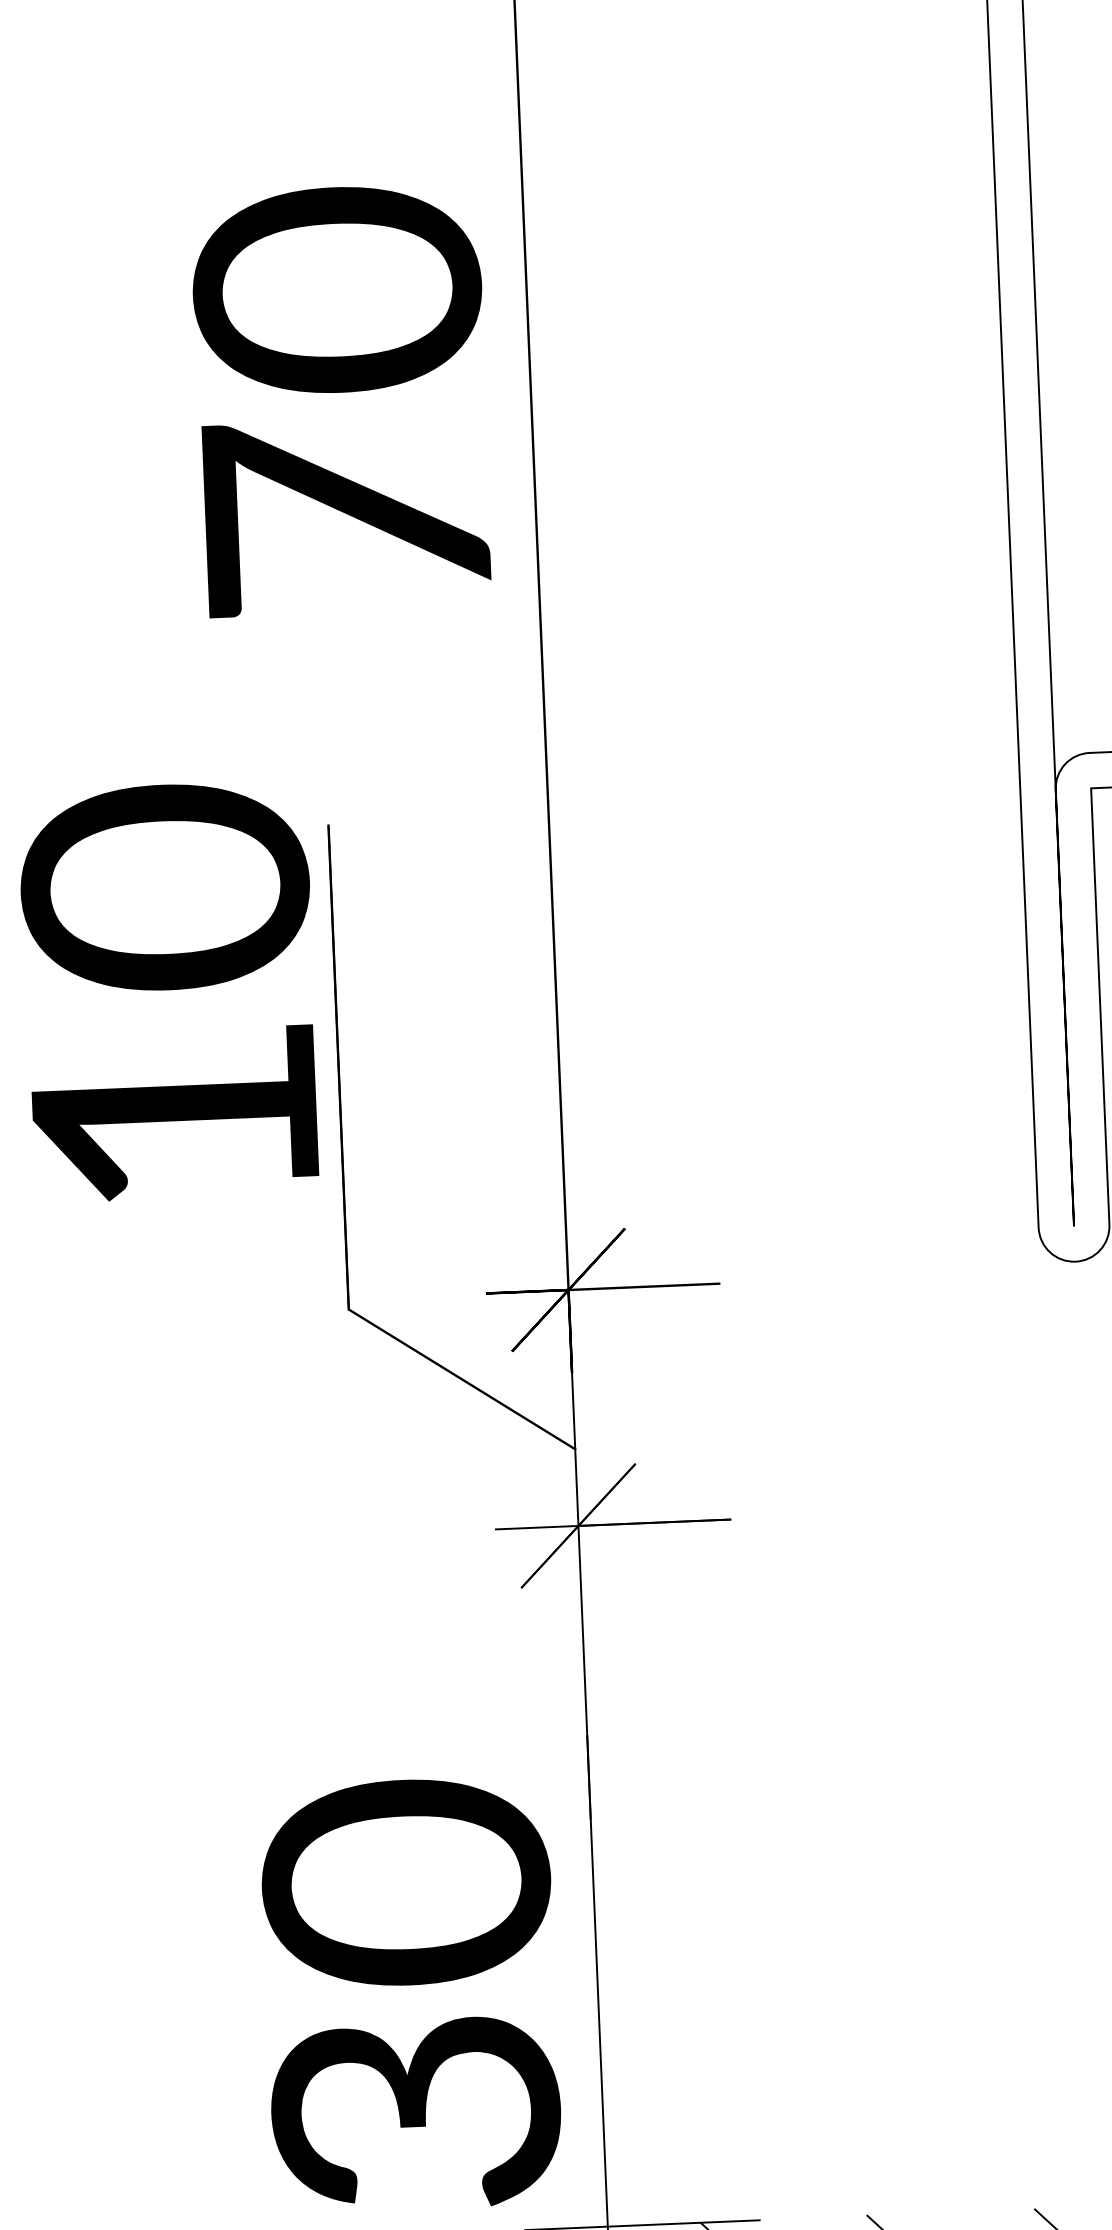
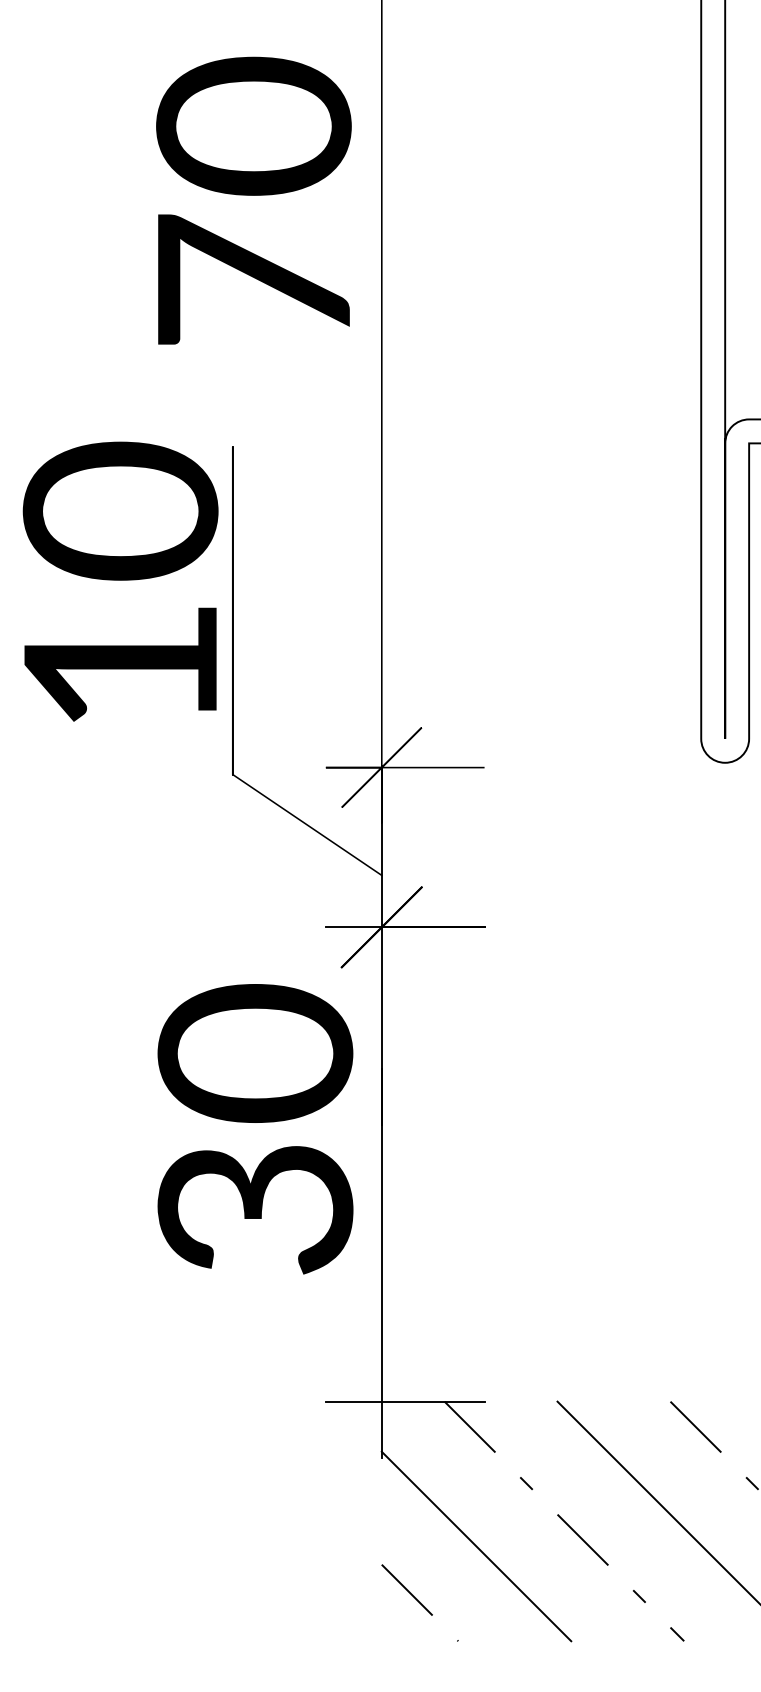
text: (341, 399) -> (253, 200), moved
text: (169, 991) -> (120, 581), moved
text: (411, 1994) -> (255, 1129), moved

